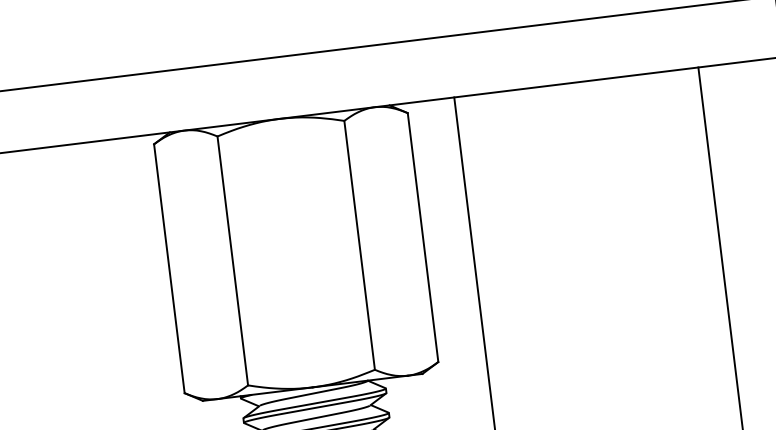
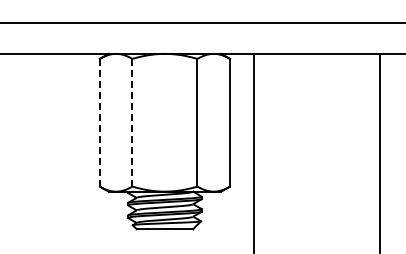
line: (232, 260) -> (132, 122), solid -> dashed
line: (168, 268) -> (99, 122), solid -> dashed

